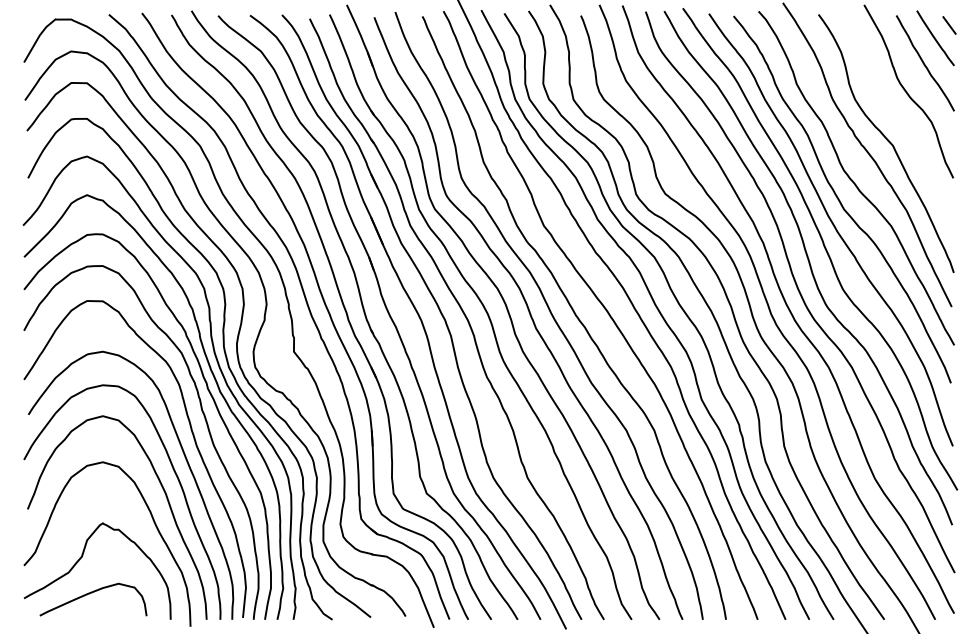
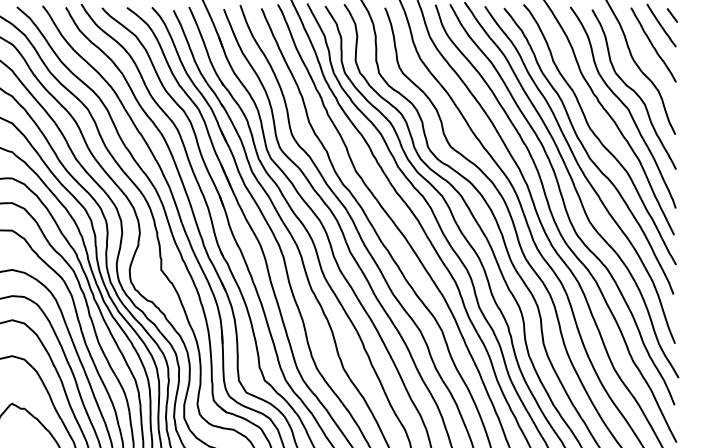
curve: (899, 120) -> (633, 89), added

